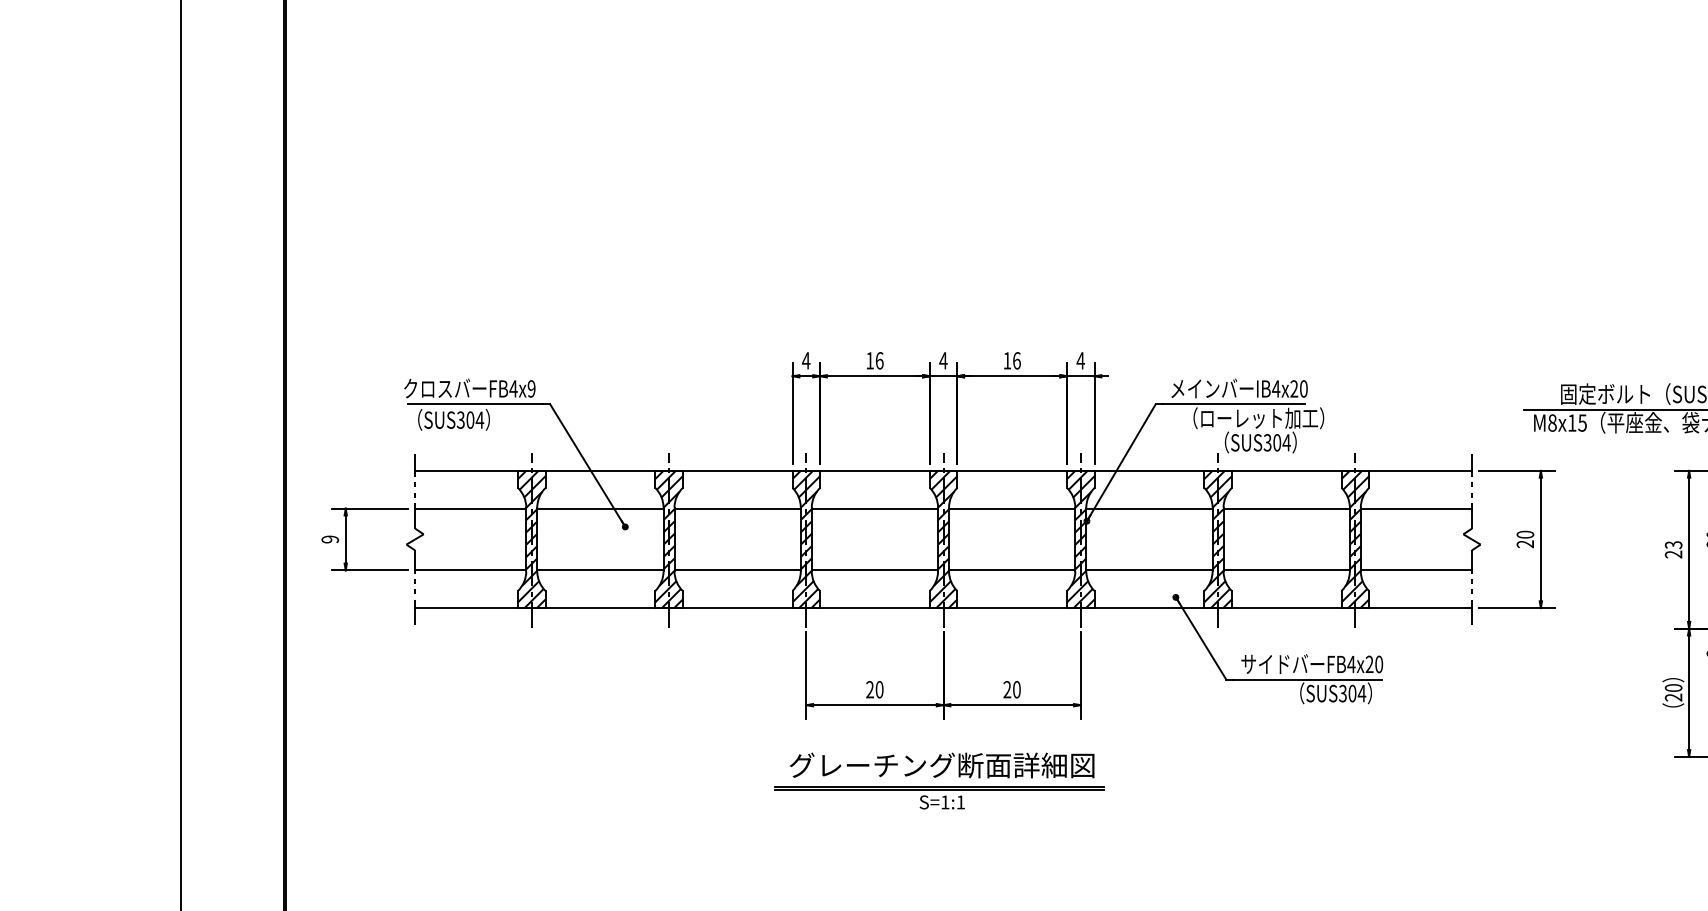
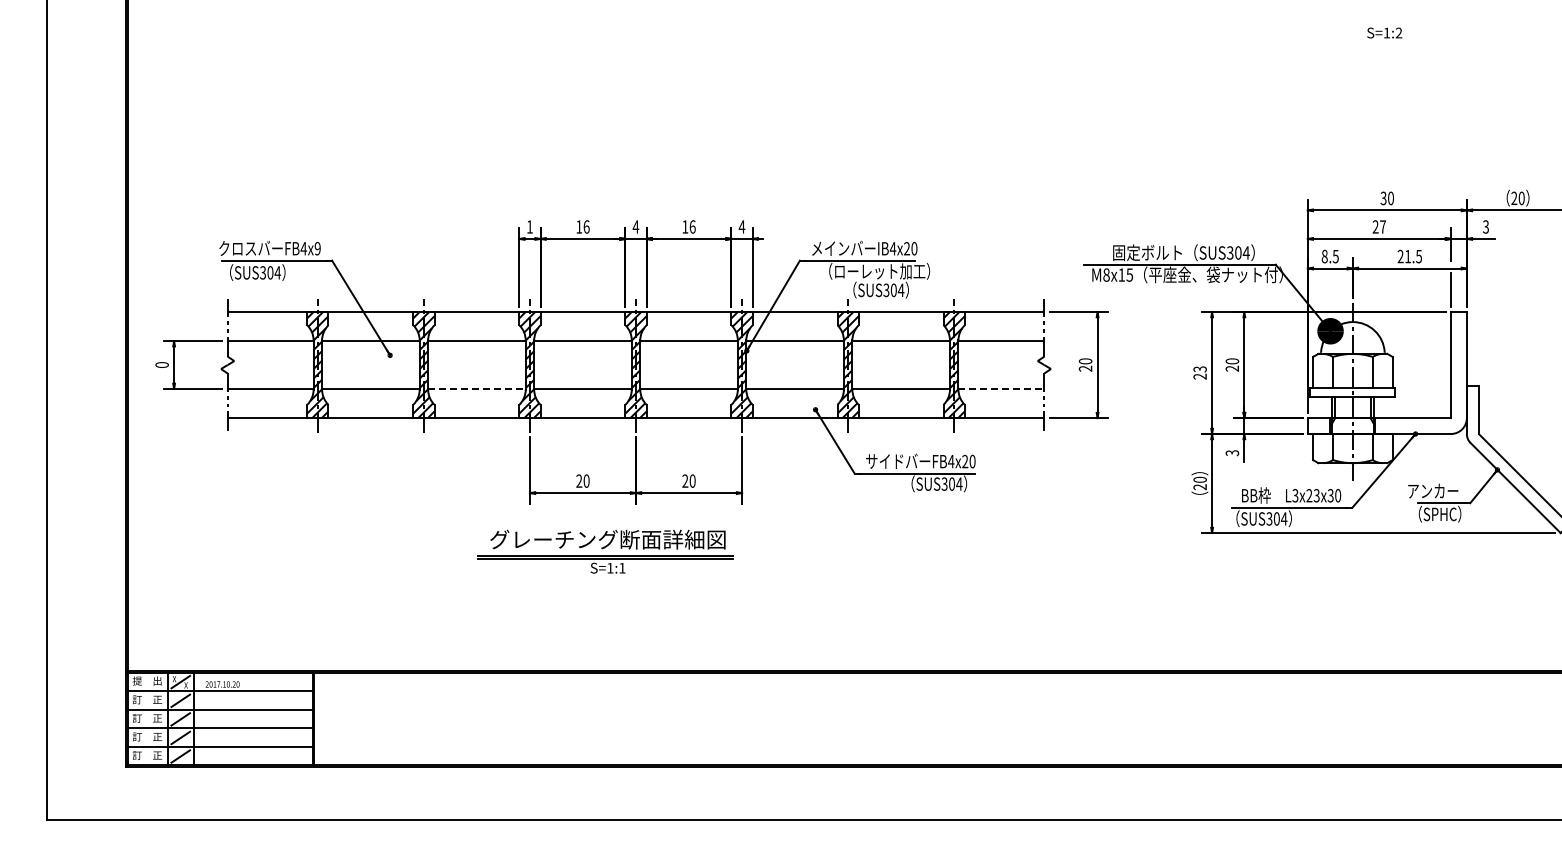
text: (805, 360) -> (529, 226), 4 -> 1
text: (329, 540) -> (161, 365), 9 -> 0
line: (737, 569) -> (476, 388), solid -> dashed
line: (1416, 569) -> (1001, 388), solid -> dashed
part: (938, 780) -> (605, 551), moved

